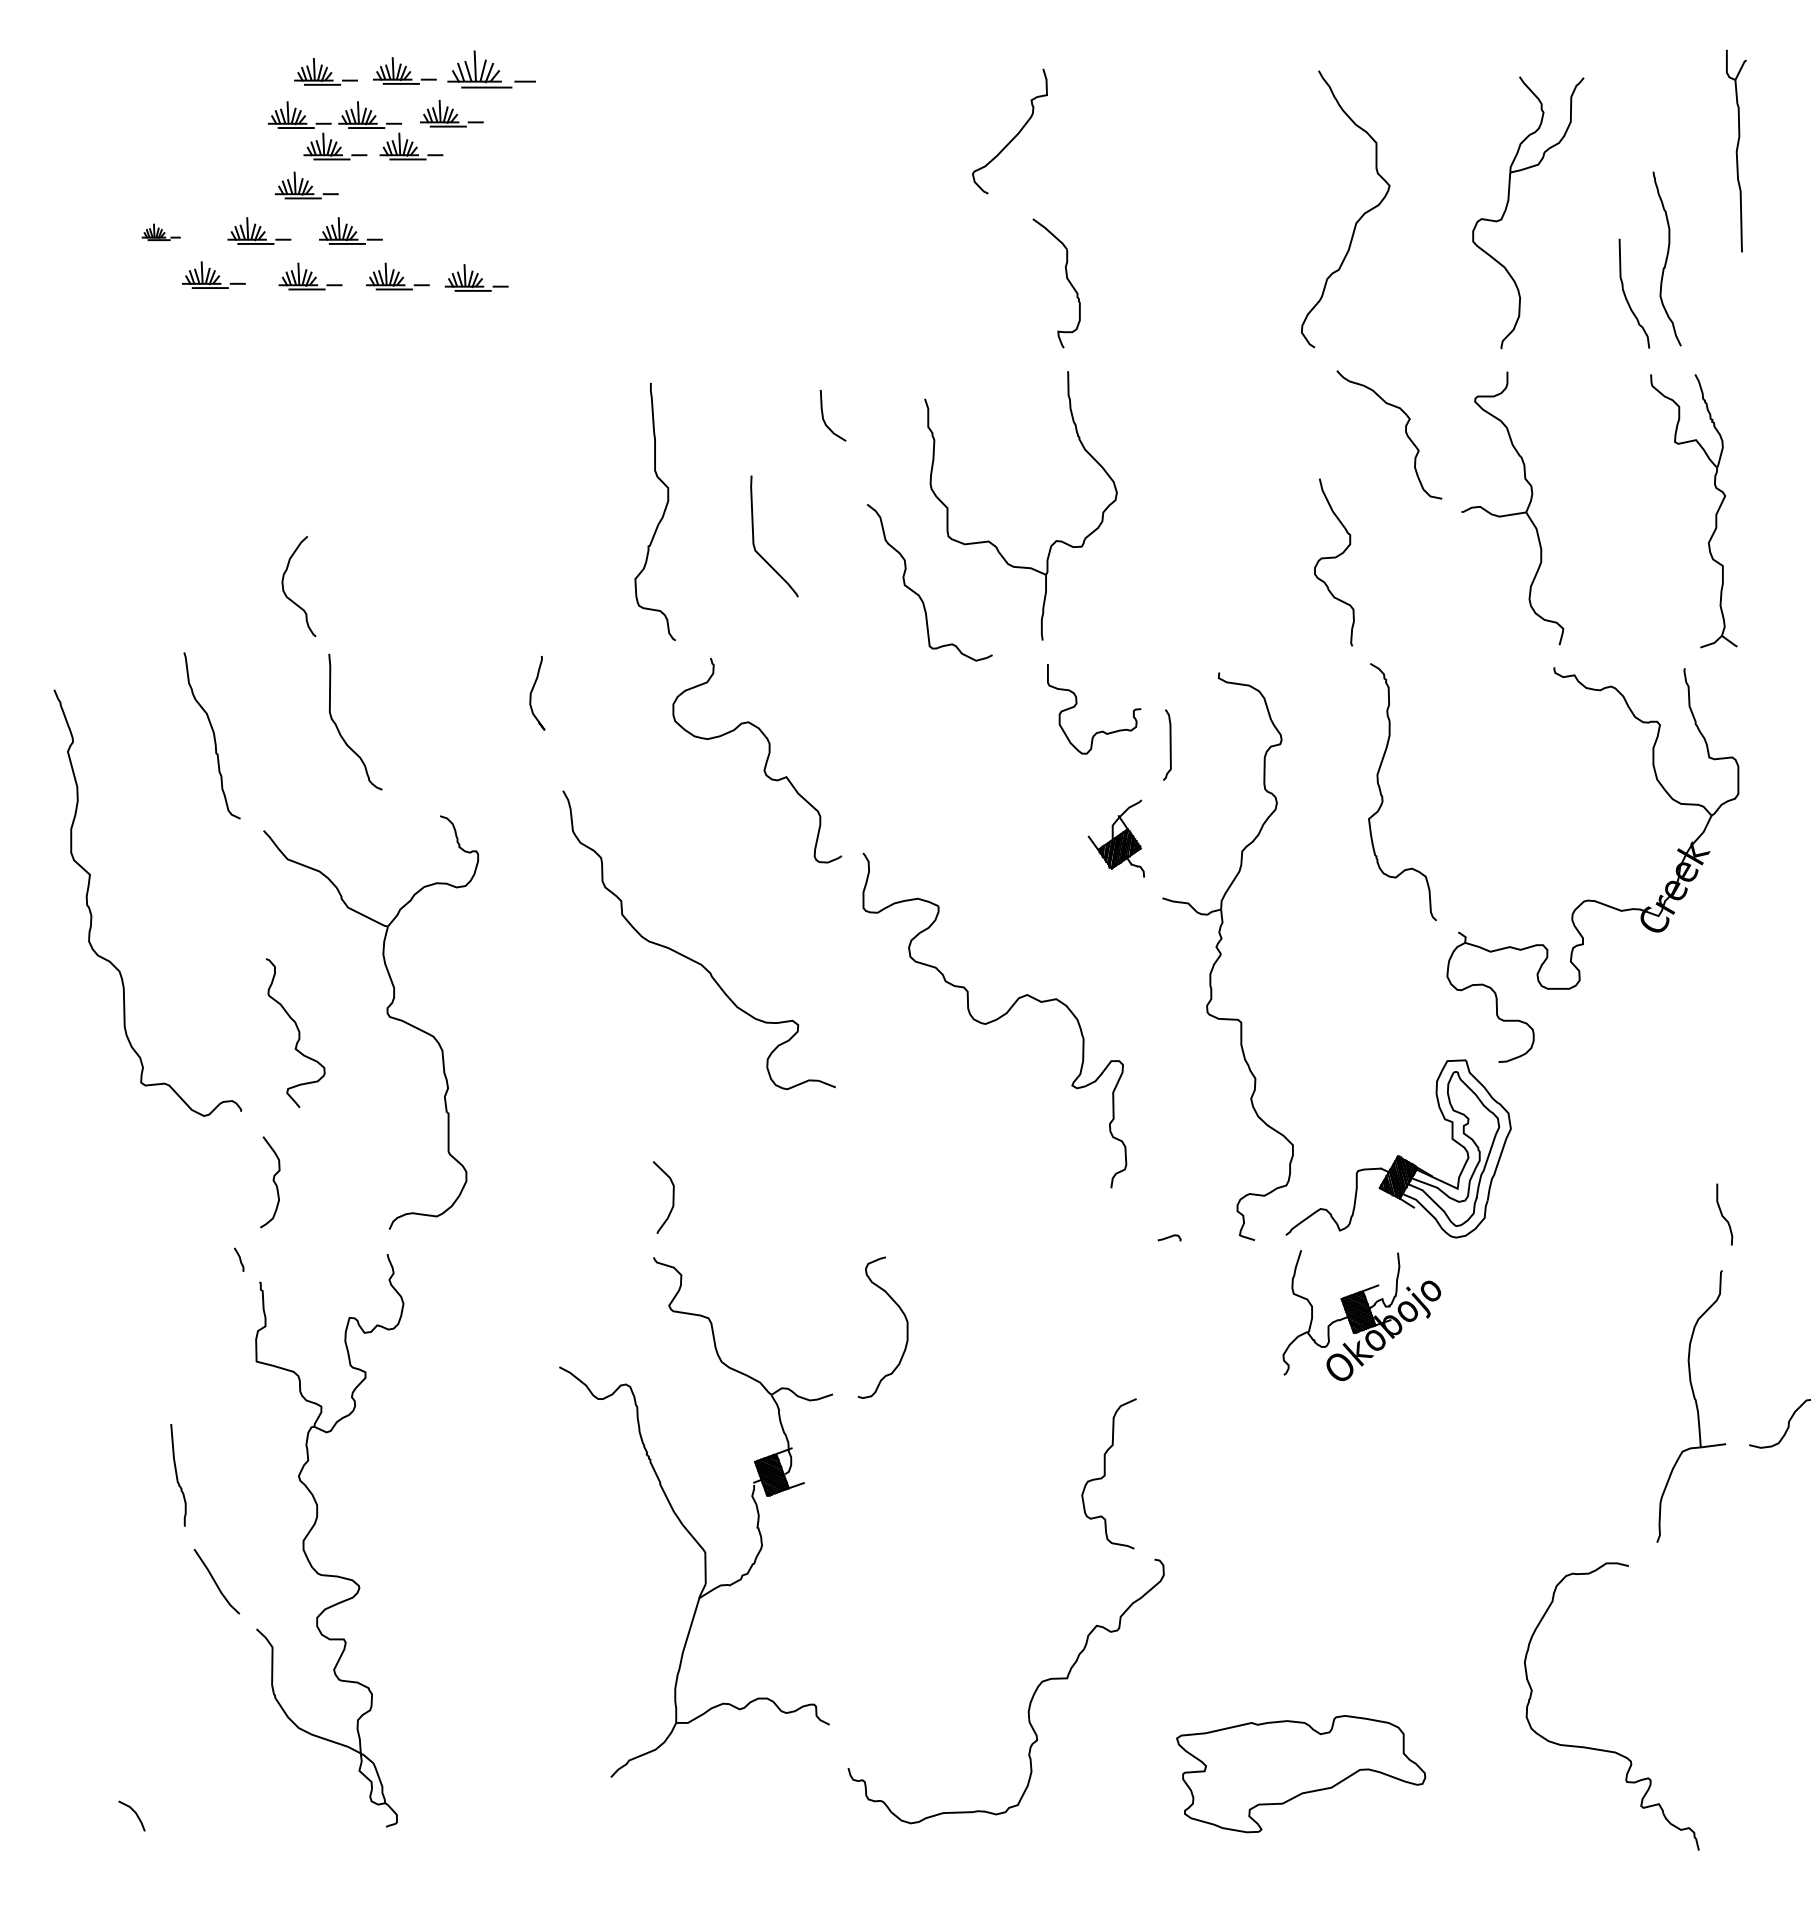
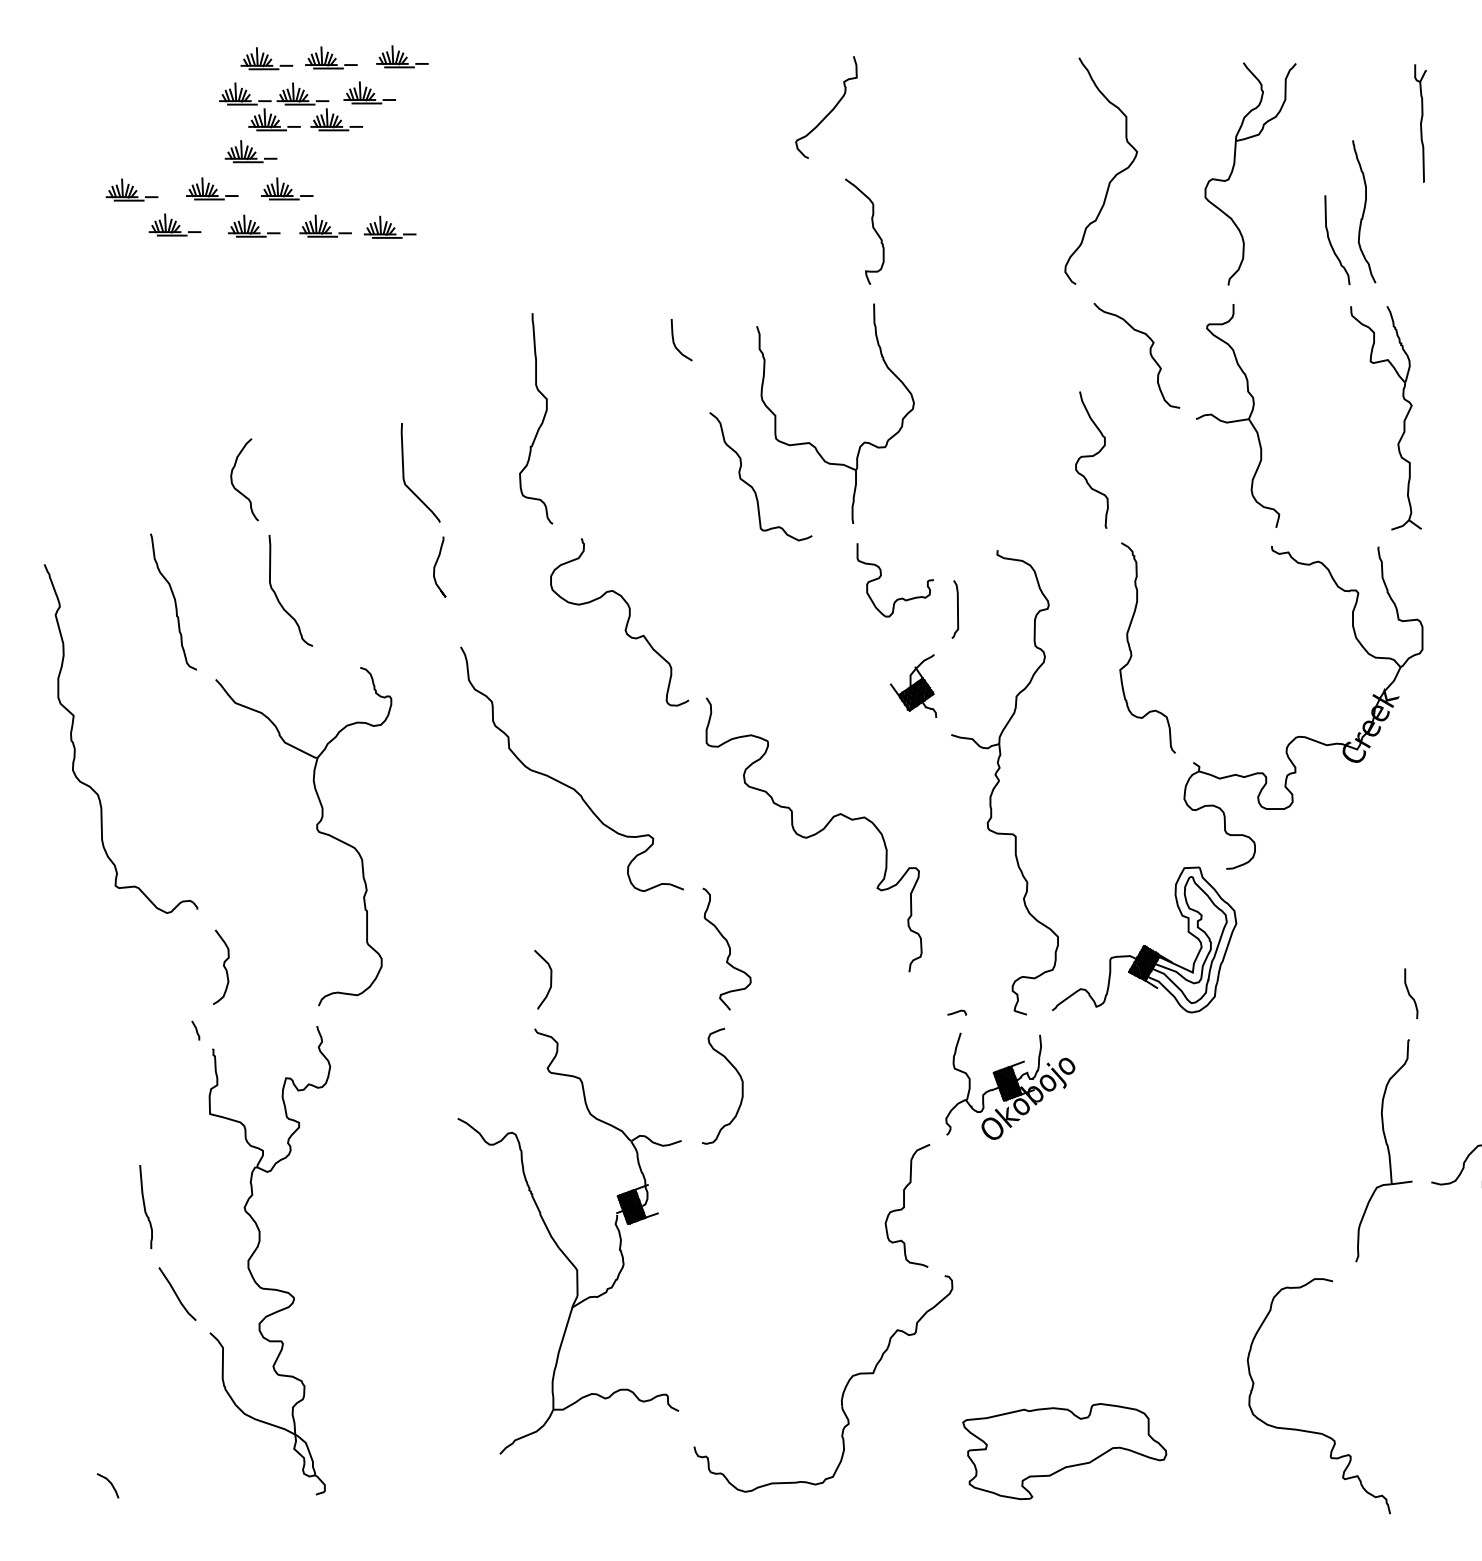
part: (491, 69) -> (402, 56), size x0.71
part: (1735, 151) -> (1420, 123), size x0.71
part: (160, 231) -> (131, 189), size x1.67
curve: (754, 536) -> (404, 472), moved
curve: (297, 1030) -> (728, 947), moved
part: (1361, 1314) -> (1010, 1085), moved

